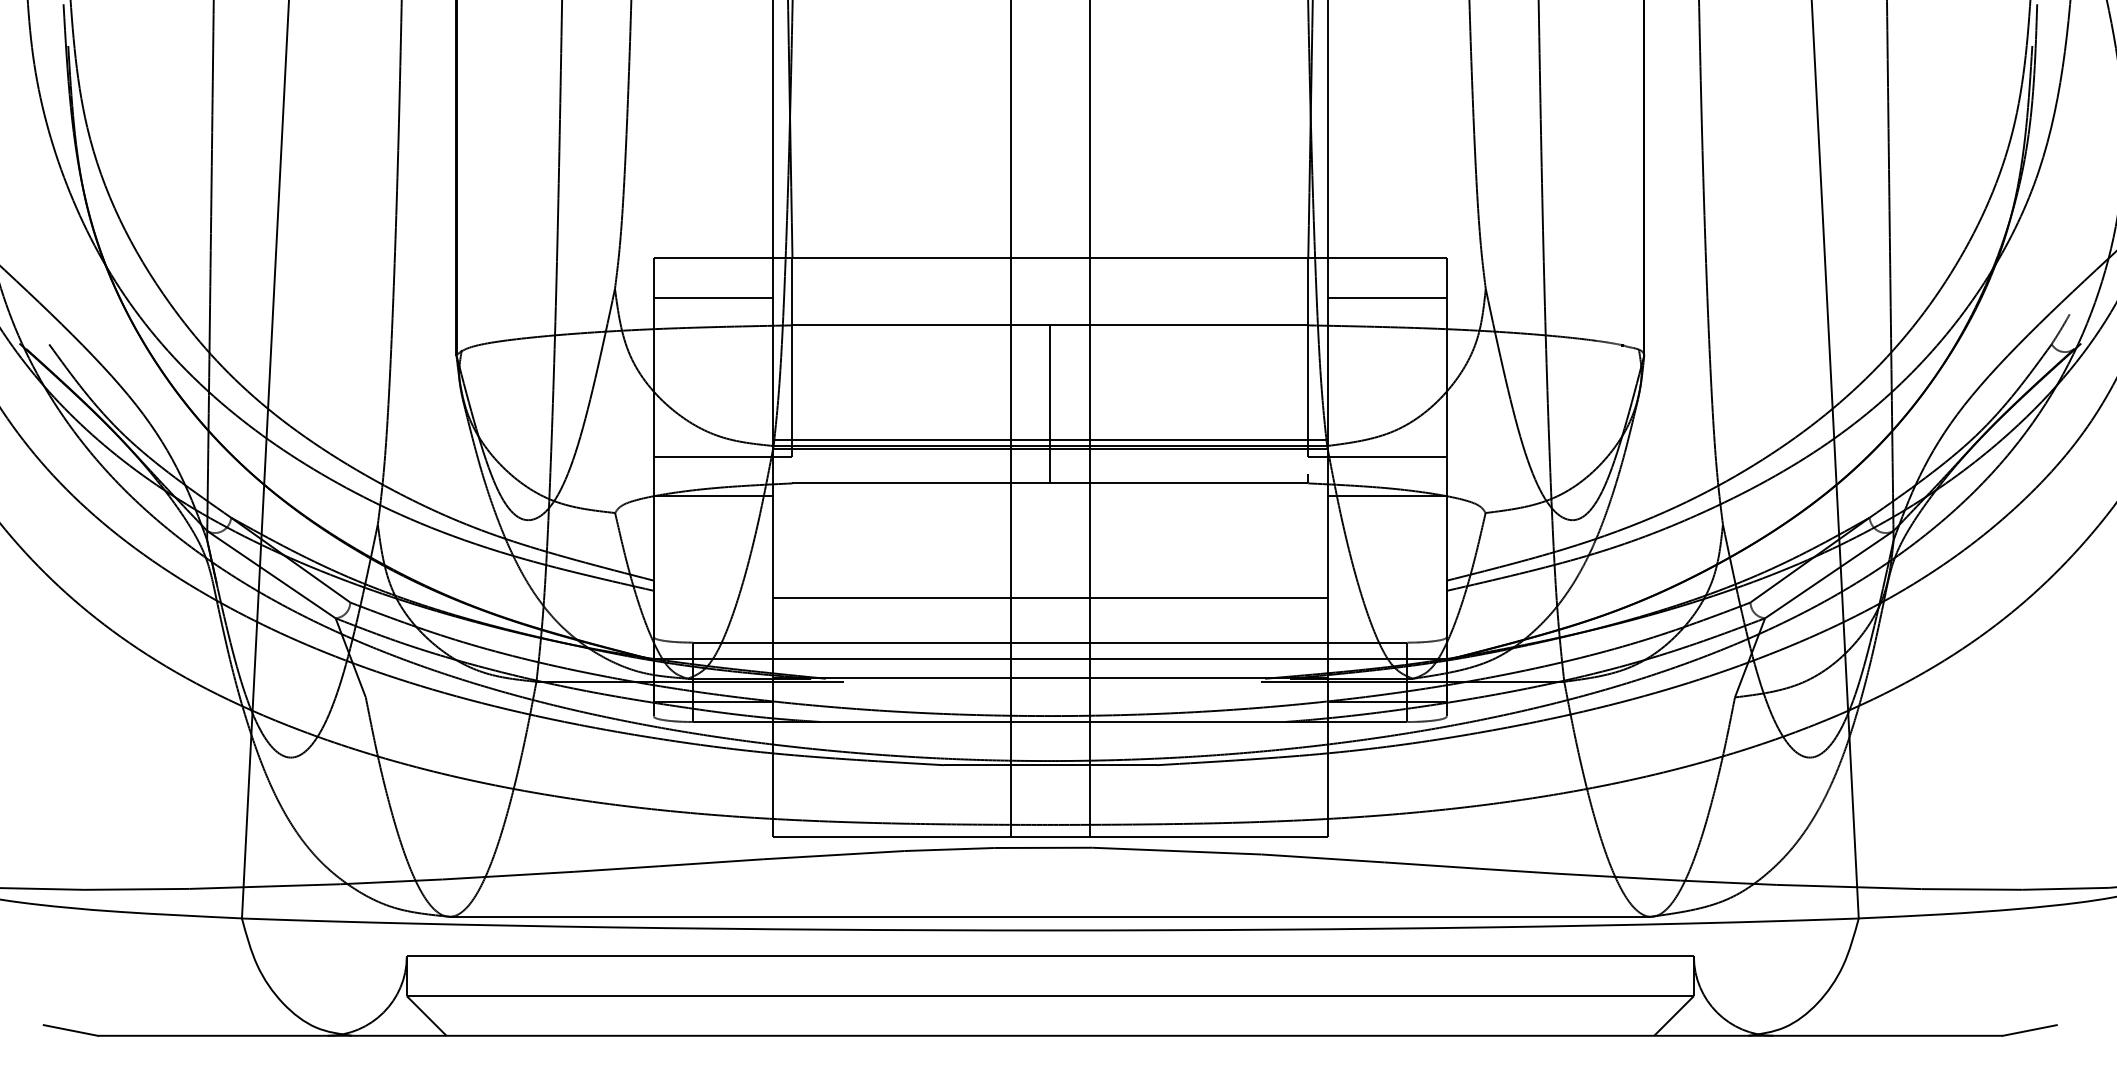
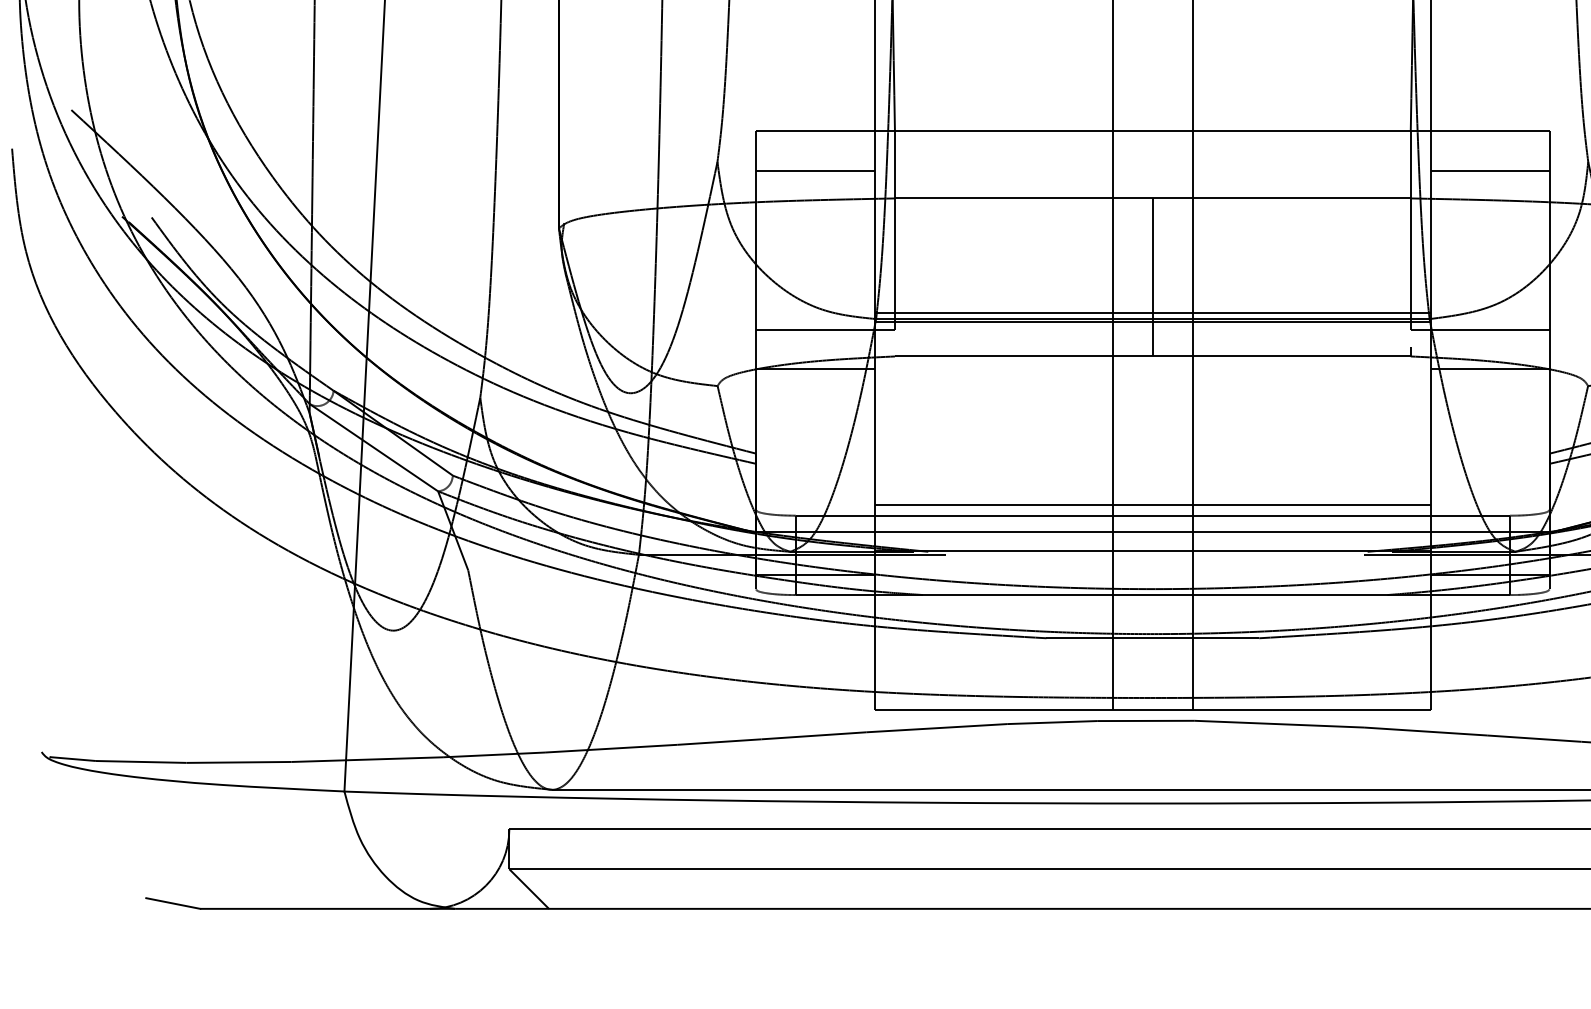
line: (1050, 598) -> (1152, 505), moved

